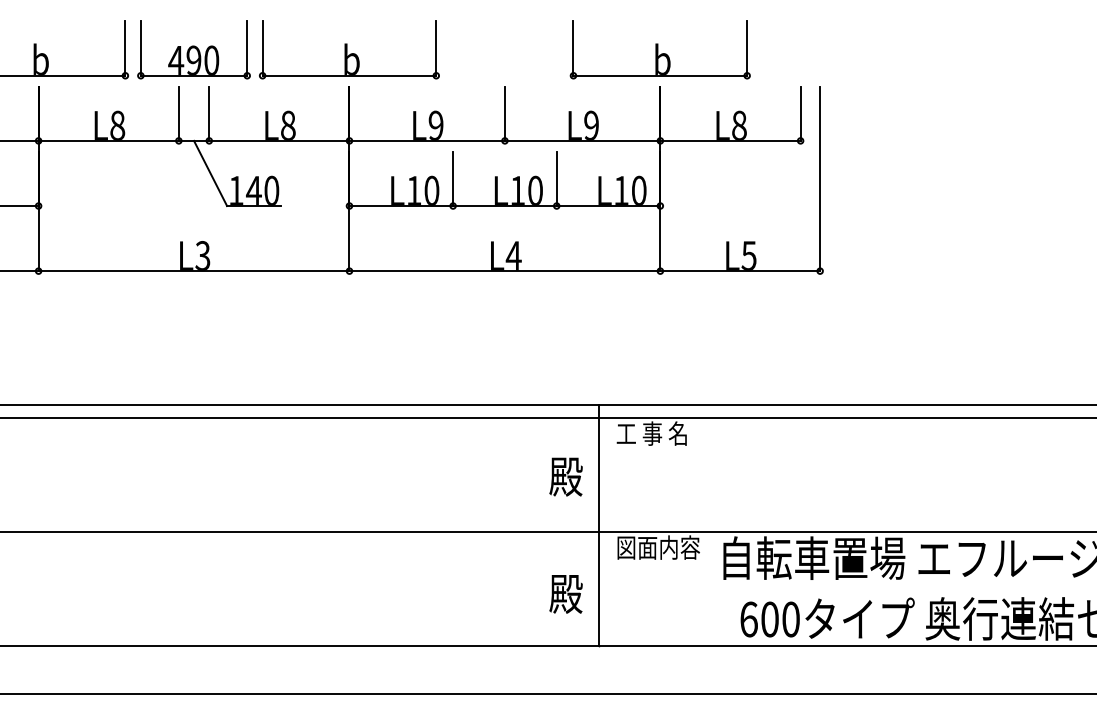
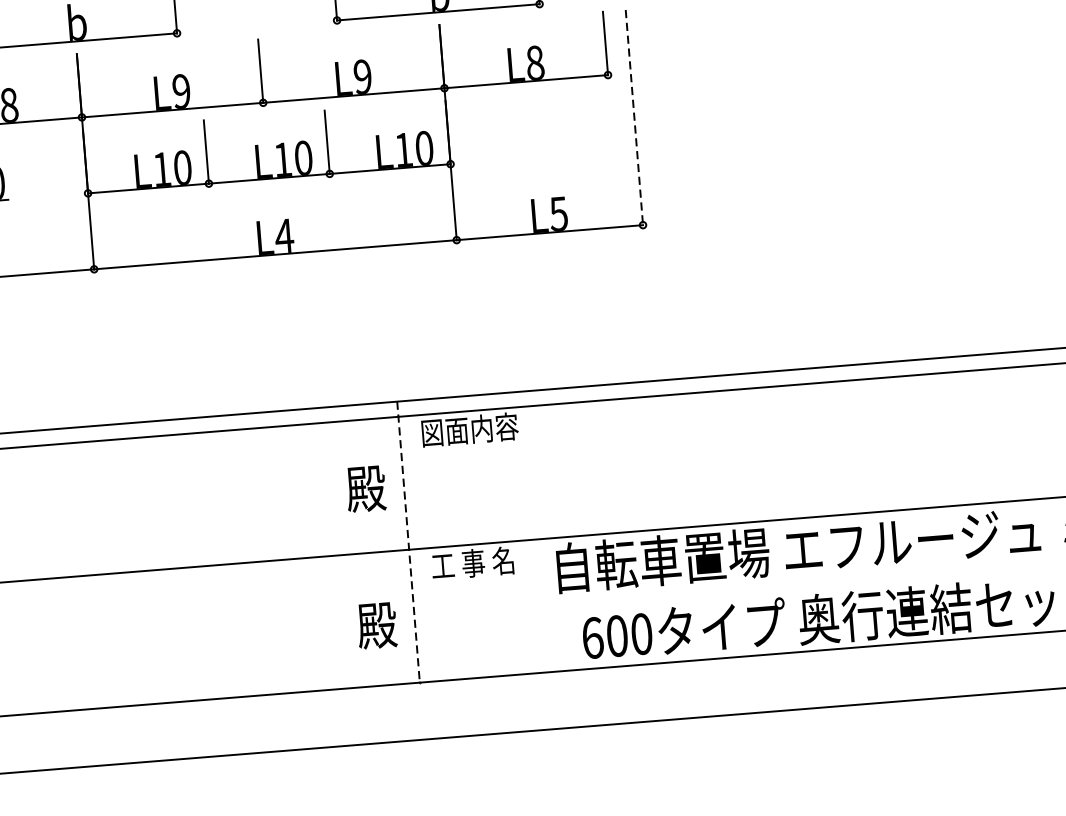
line: (820, 179) -> (634, 118), solid -> dashed
text: (657, 433) -> (468, 429), 工 事 名 -> 図面内容
line: (598, 525) -> (408, 542), solid -> dashed
text: (657, 547) -> (479, 562), 図面内容 -> 工 事 名

